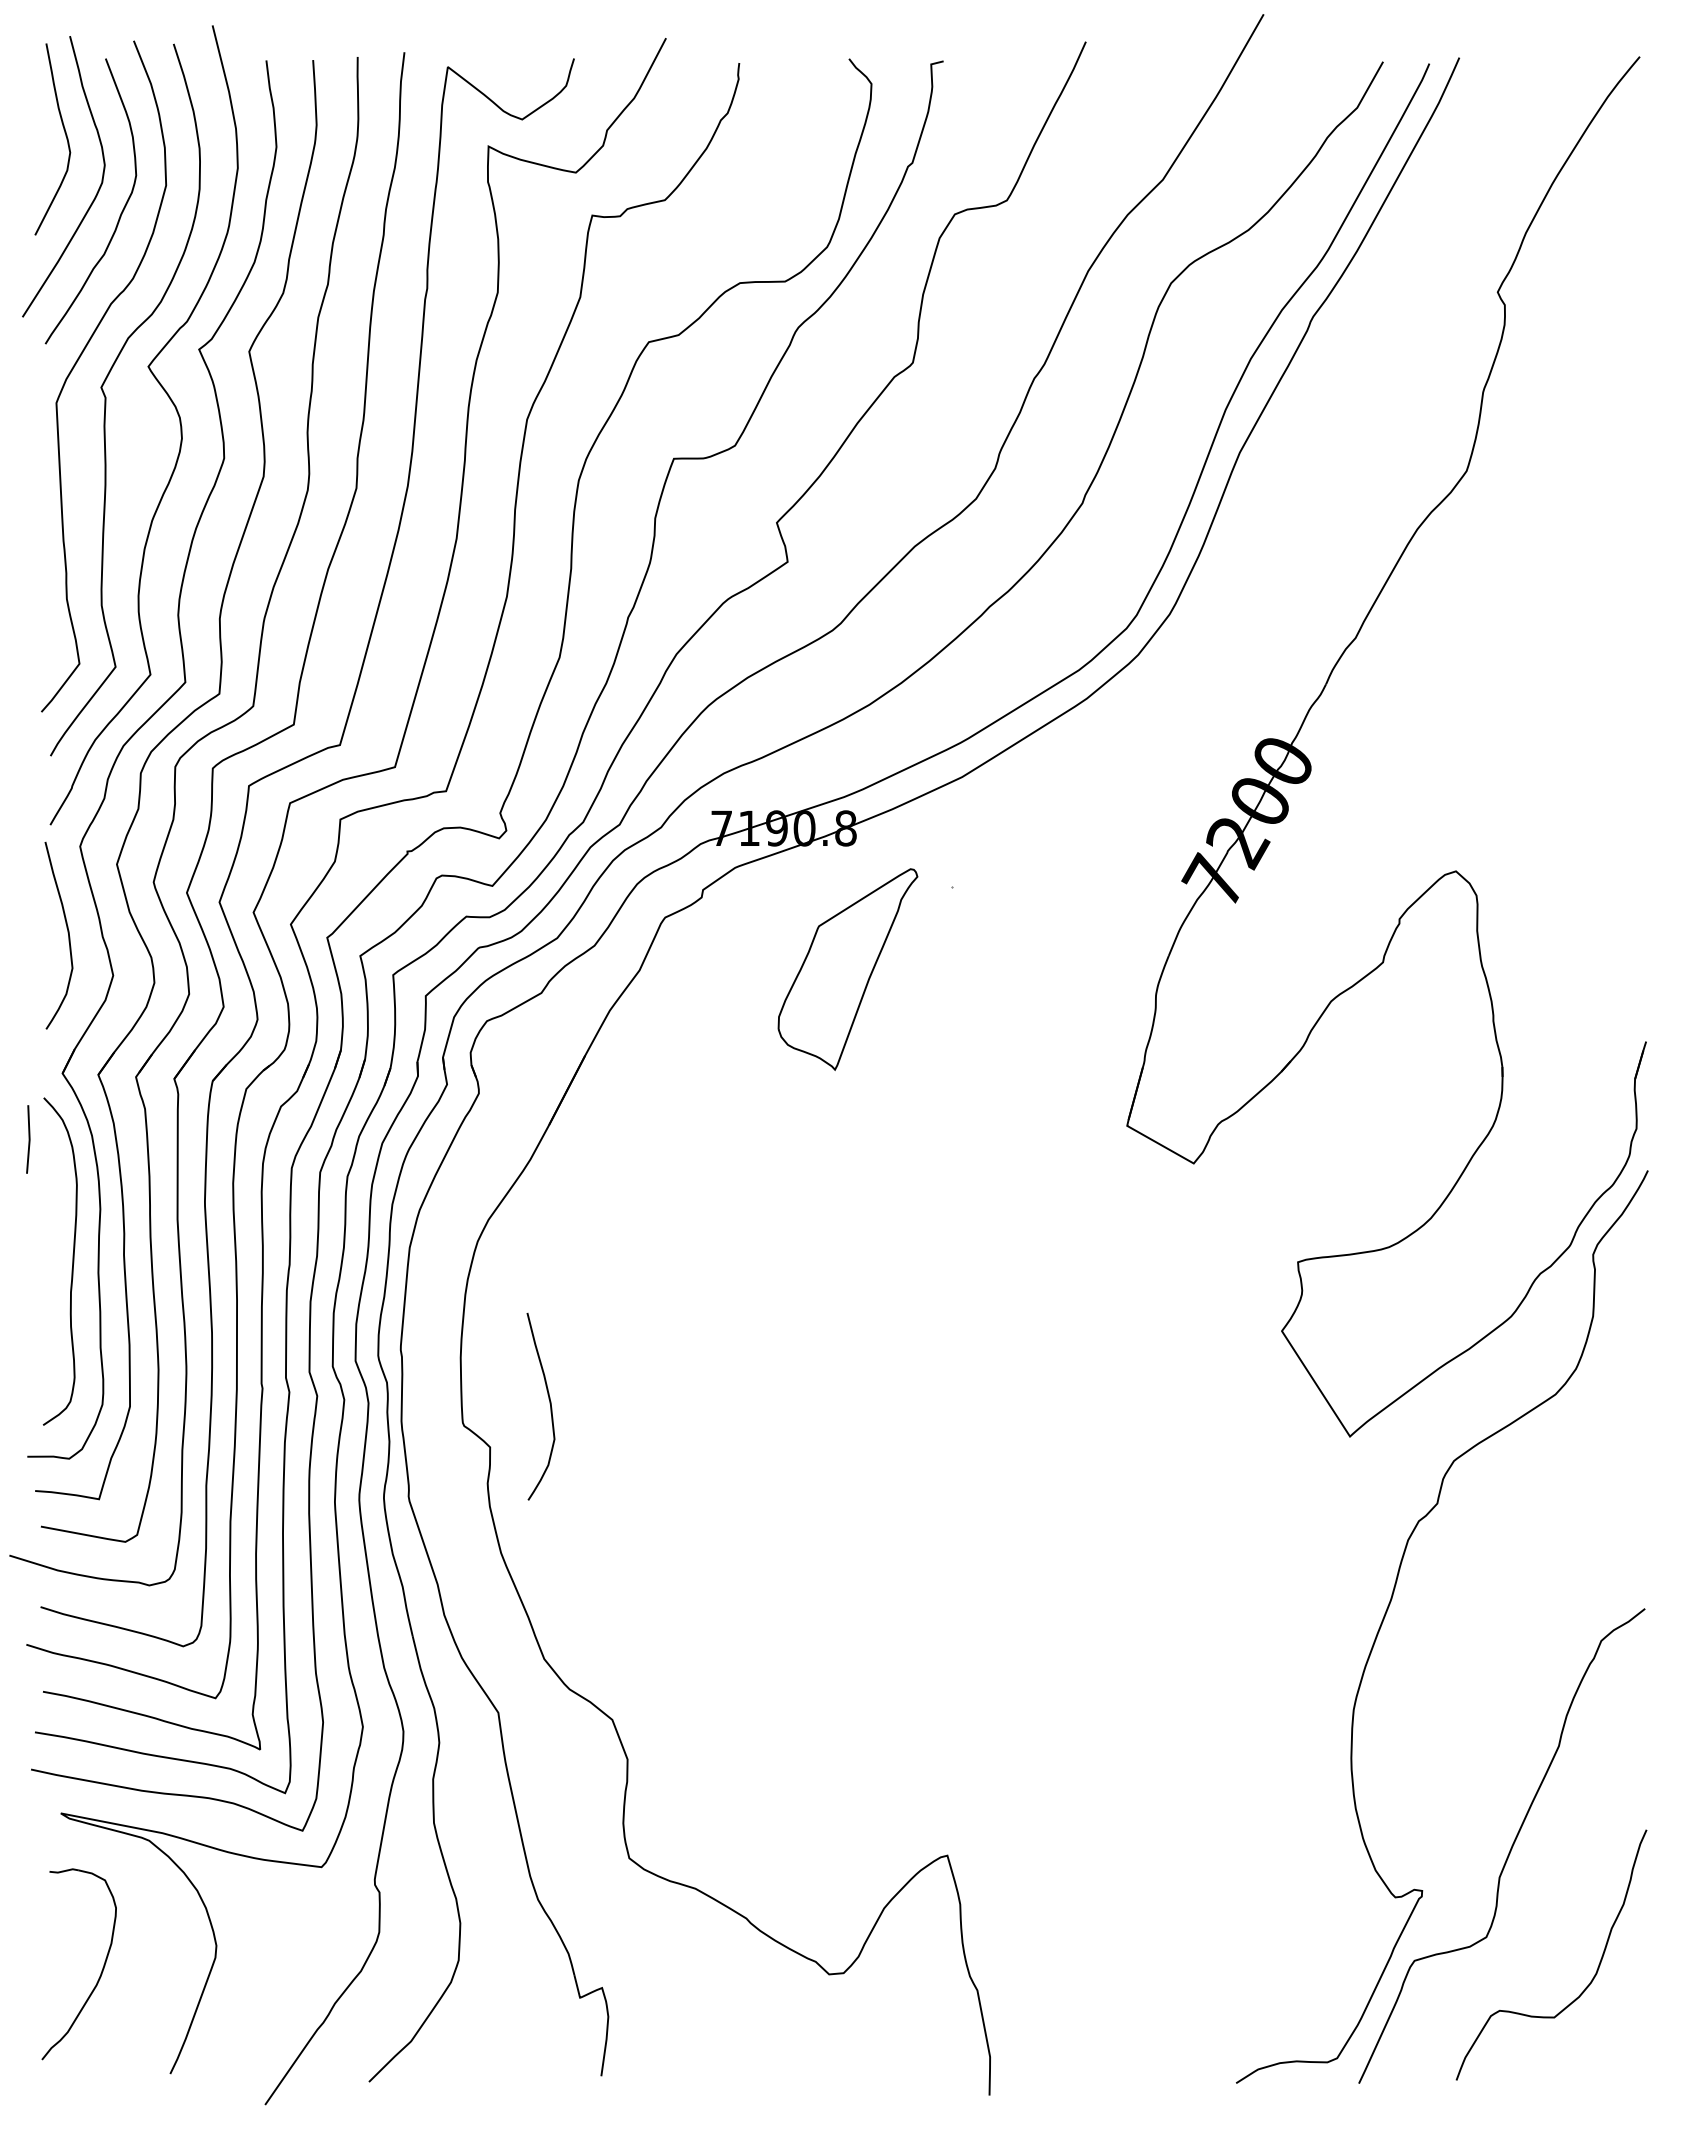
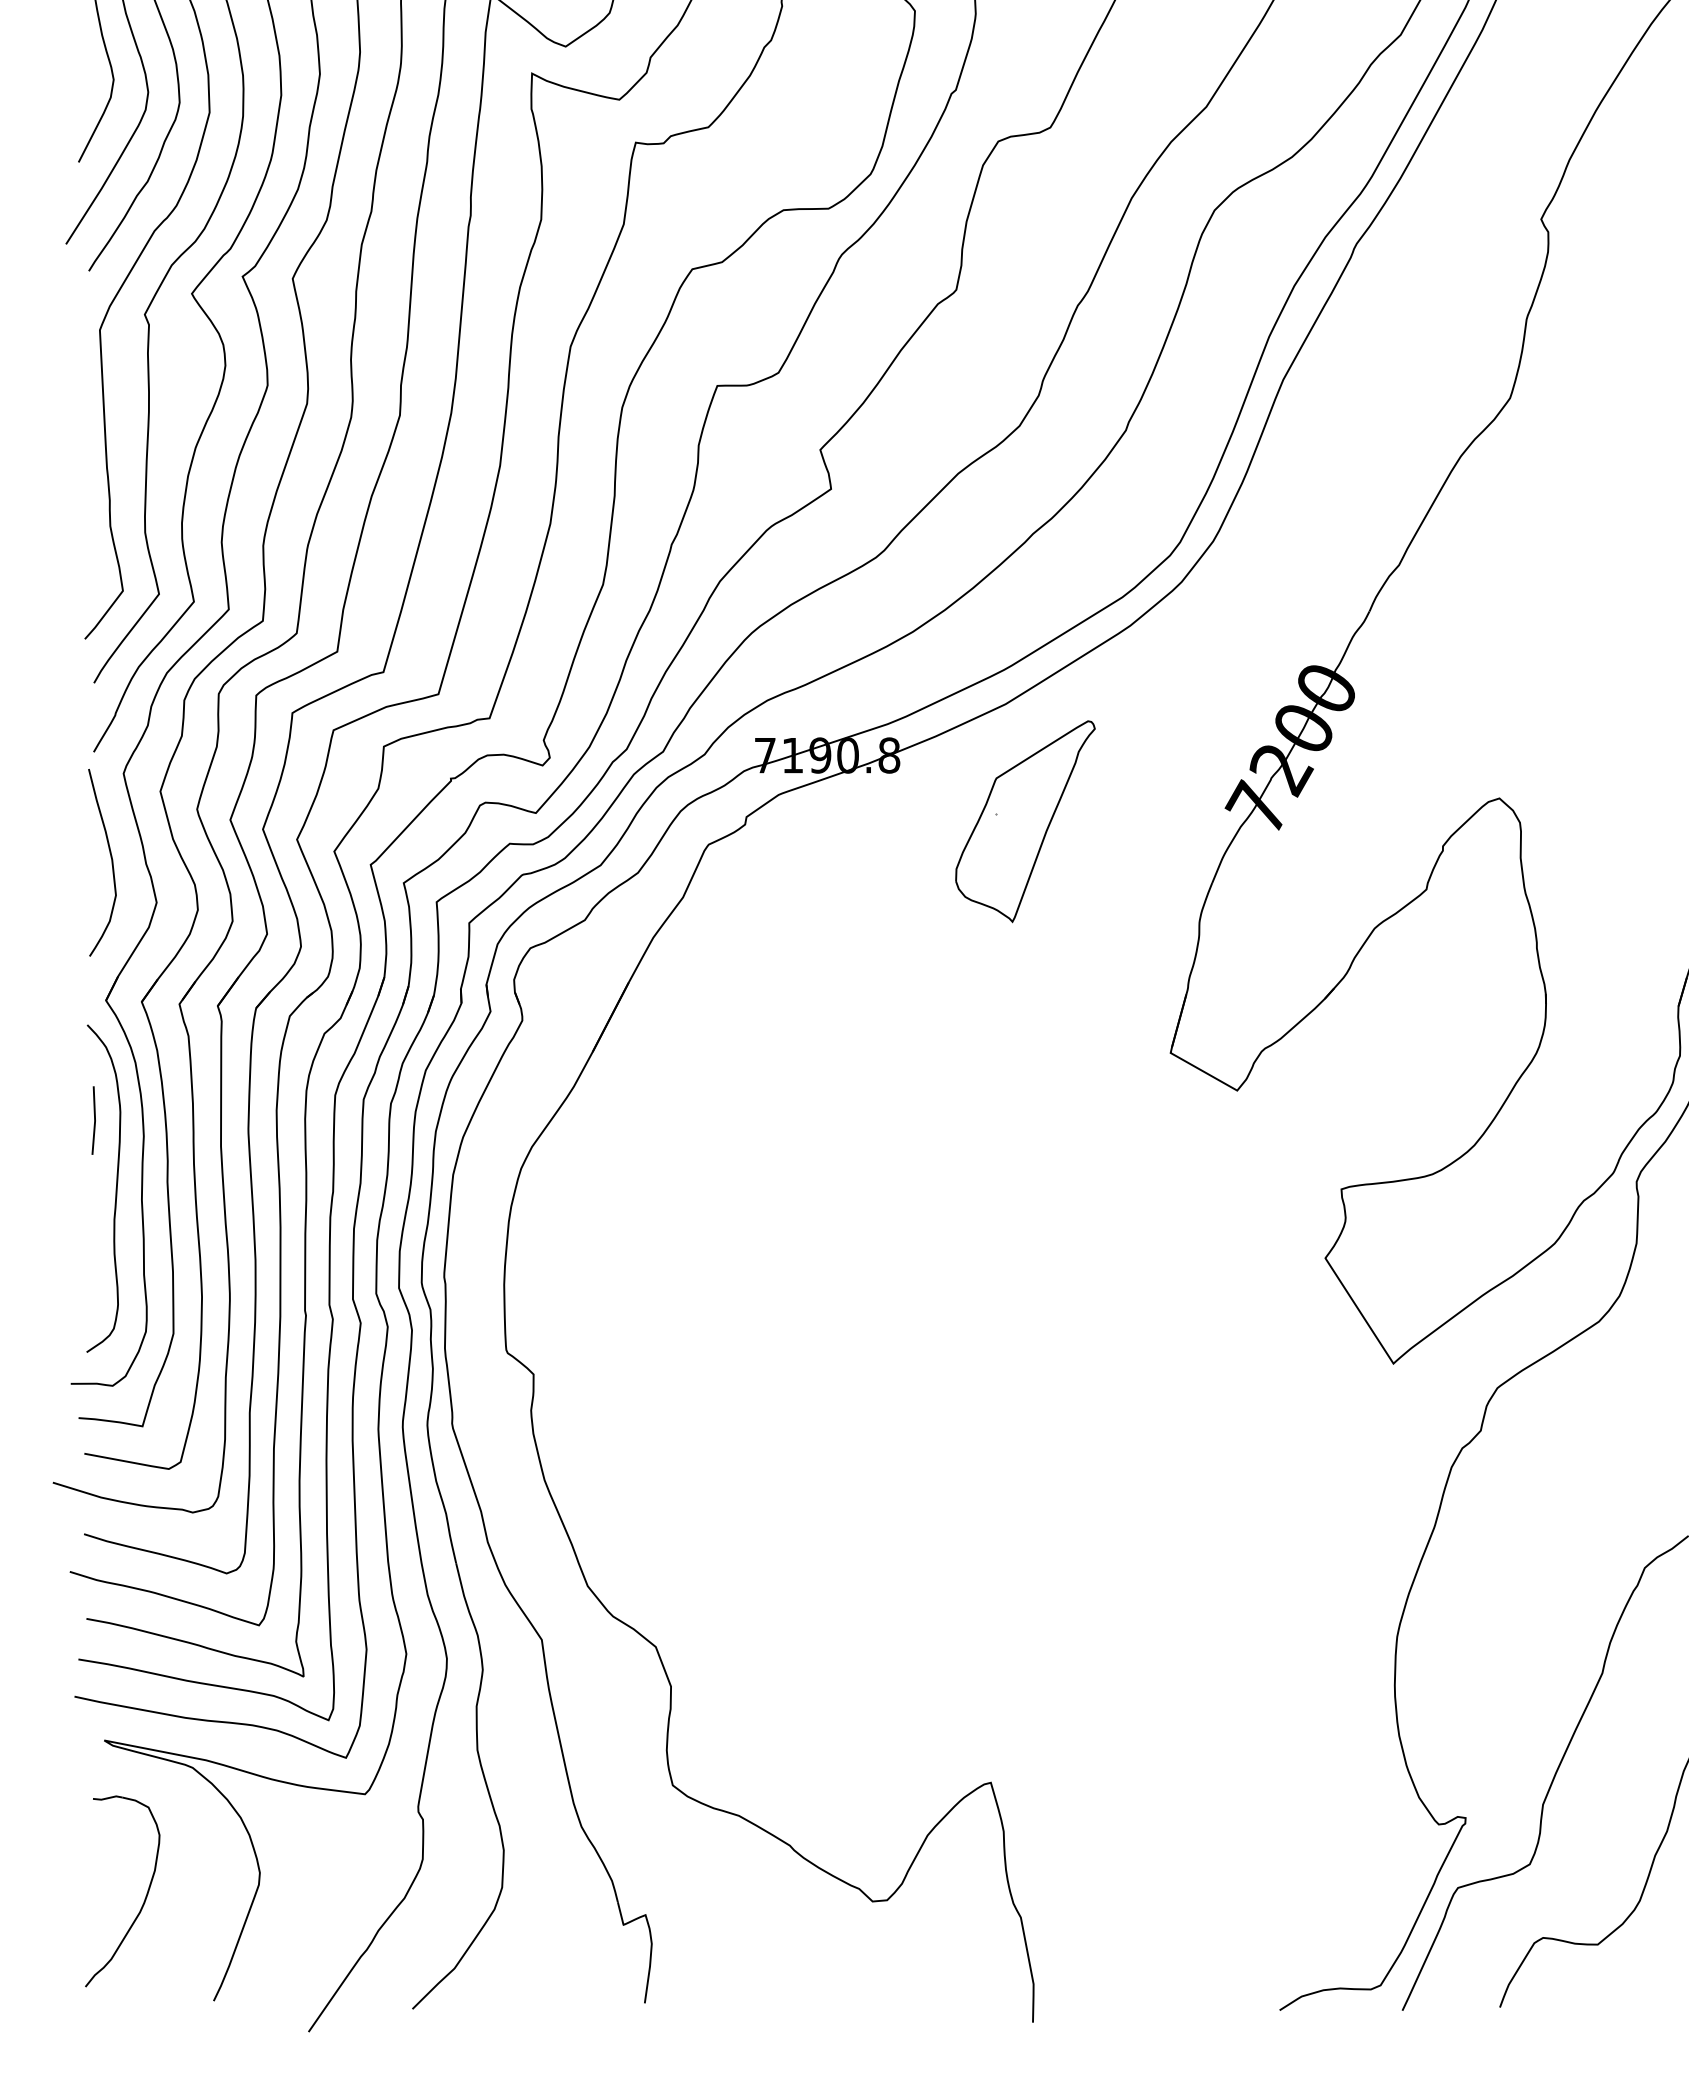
part: (847, 969) -> (1024, 821), moved
line: (28, 1139) -> (93, 1120), moved
curve: (549, 1403) -> (592, 1330), removed

